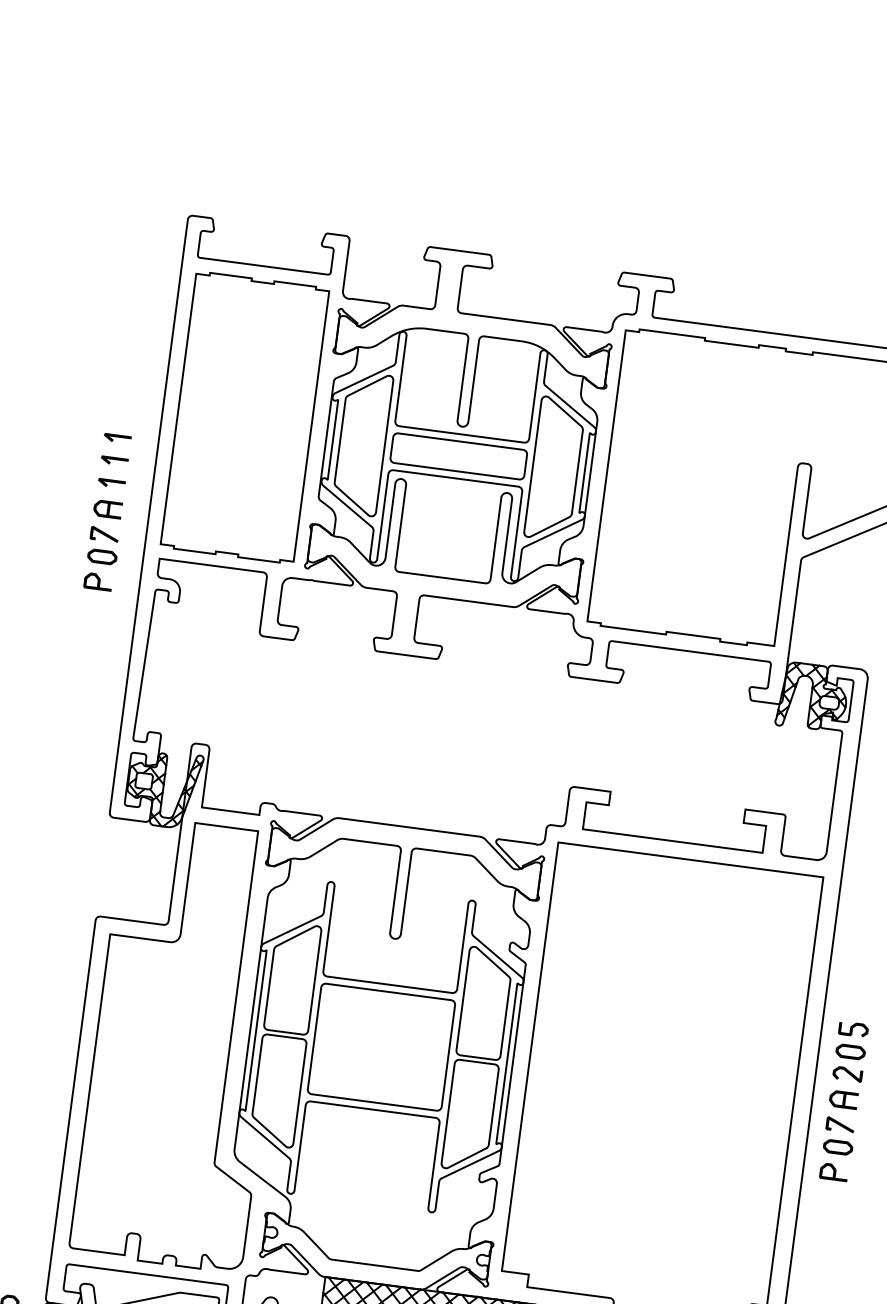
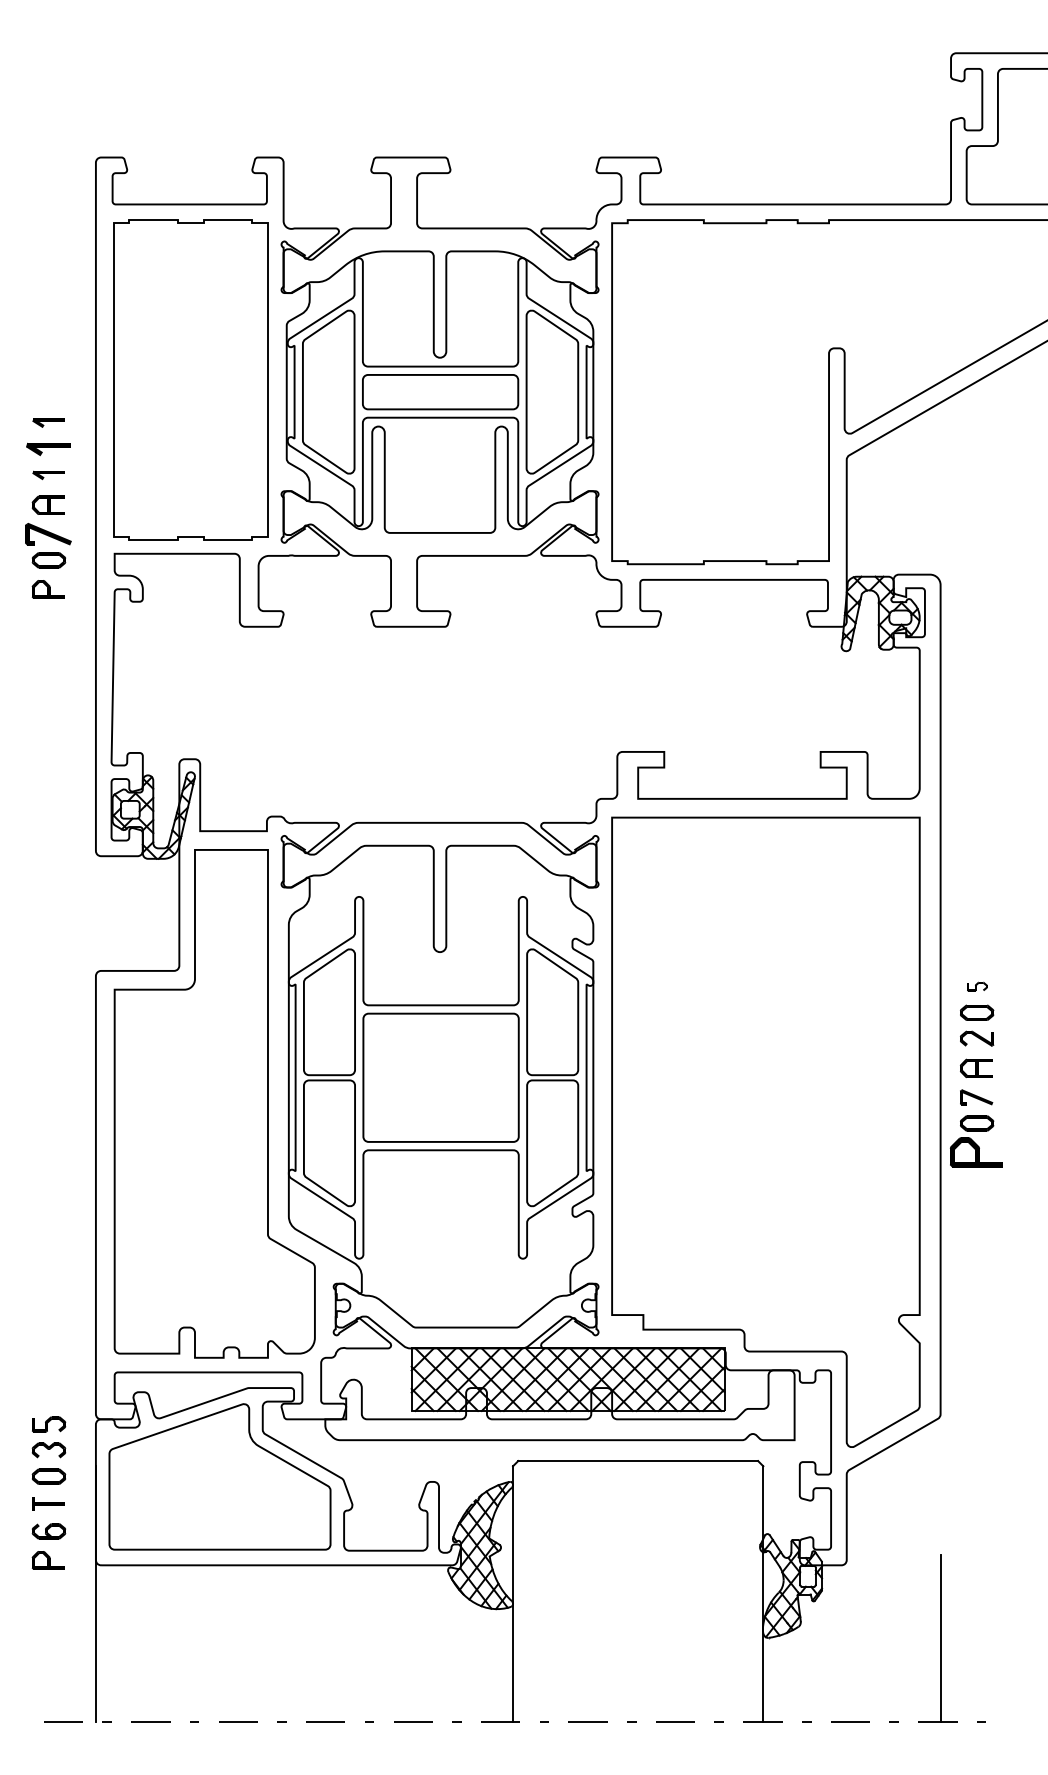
part: (114, 460) -> (48, 448), size x1.4
part: (104, 534) -> (48, 534), size x1.4
part: (853, 1029) -> (977, 986), size x0.6
part: (834, 1172) -> (976, 1152), size x1.6

